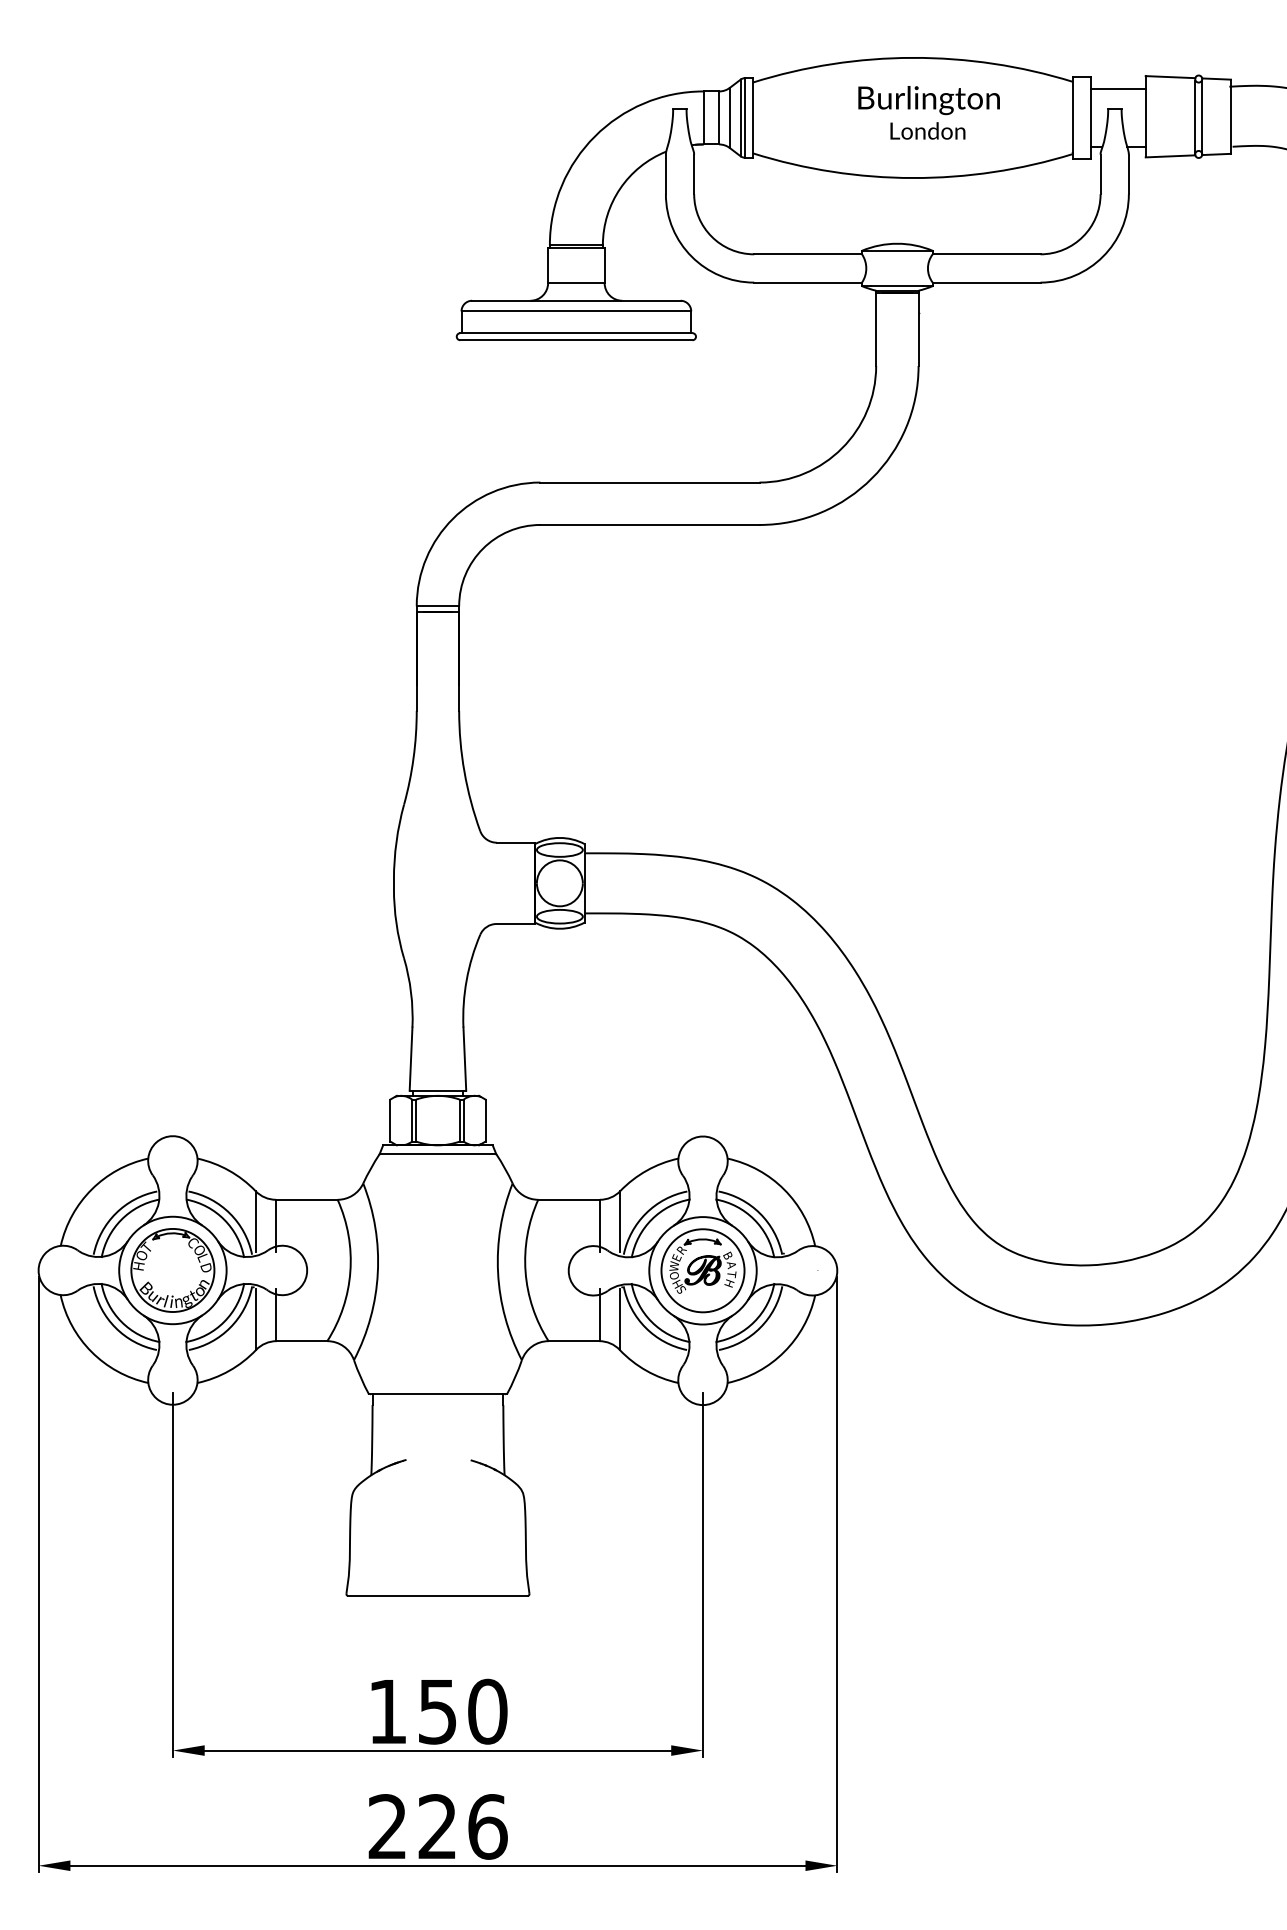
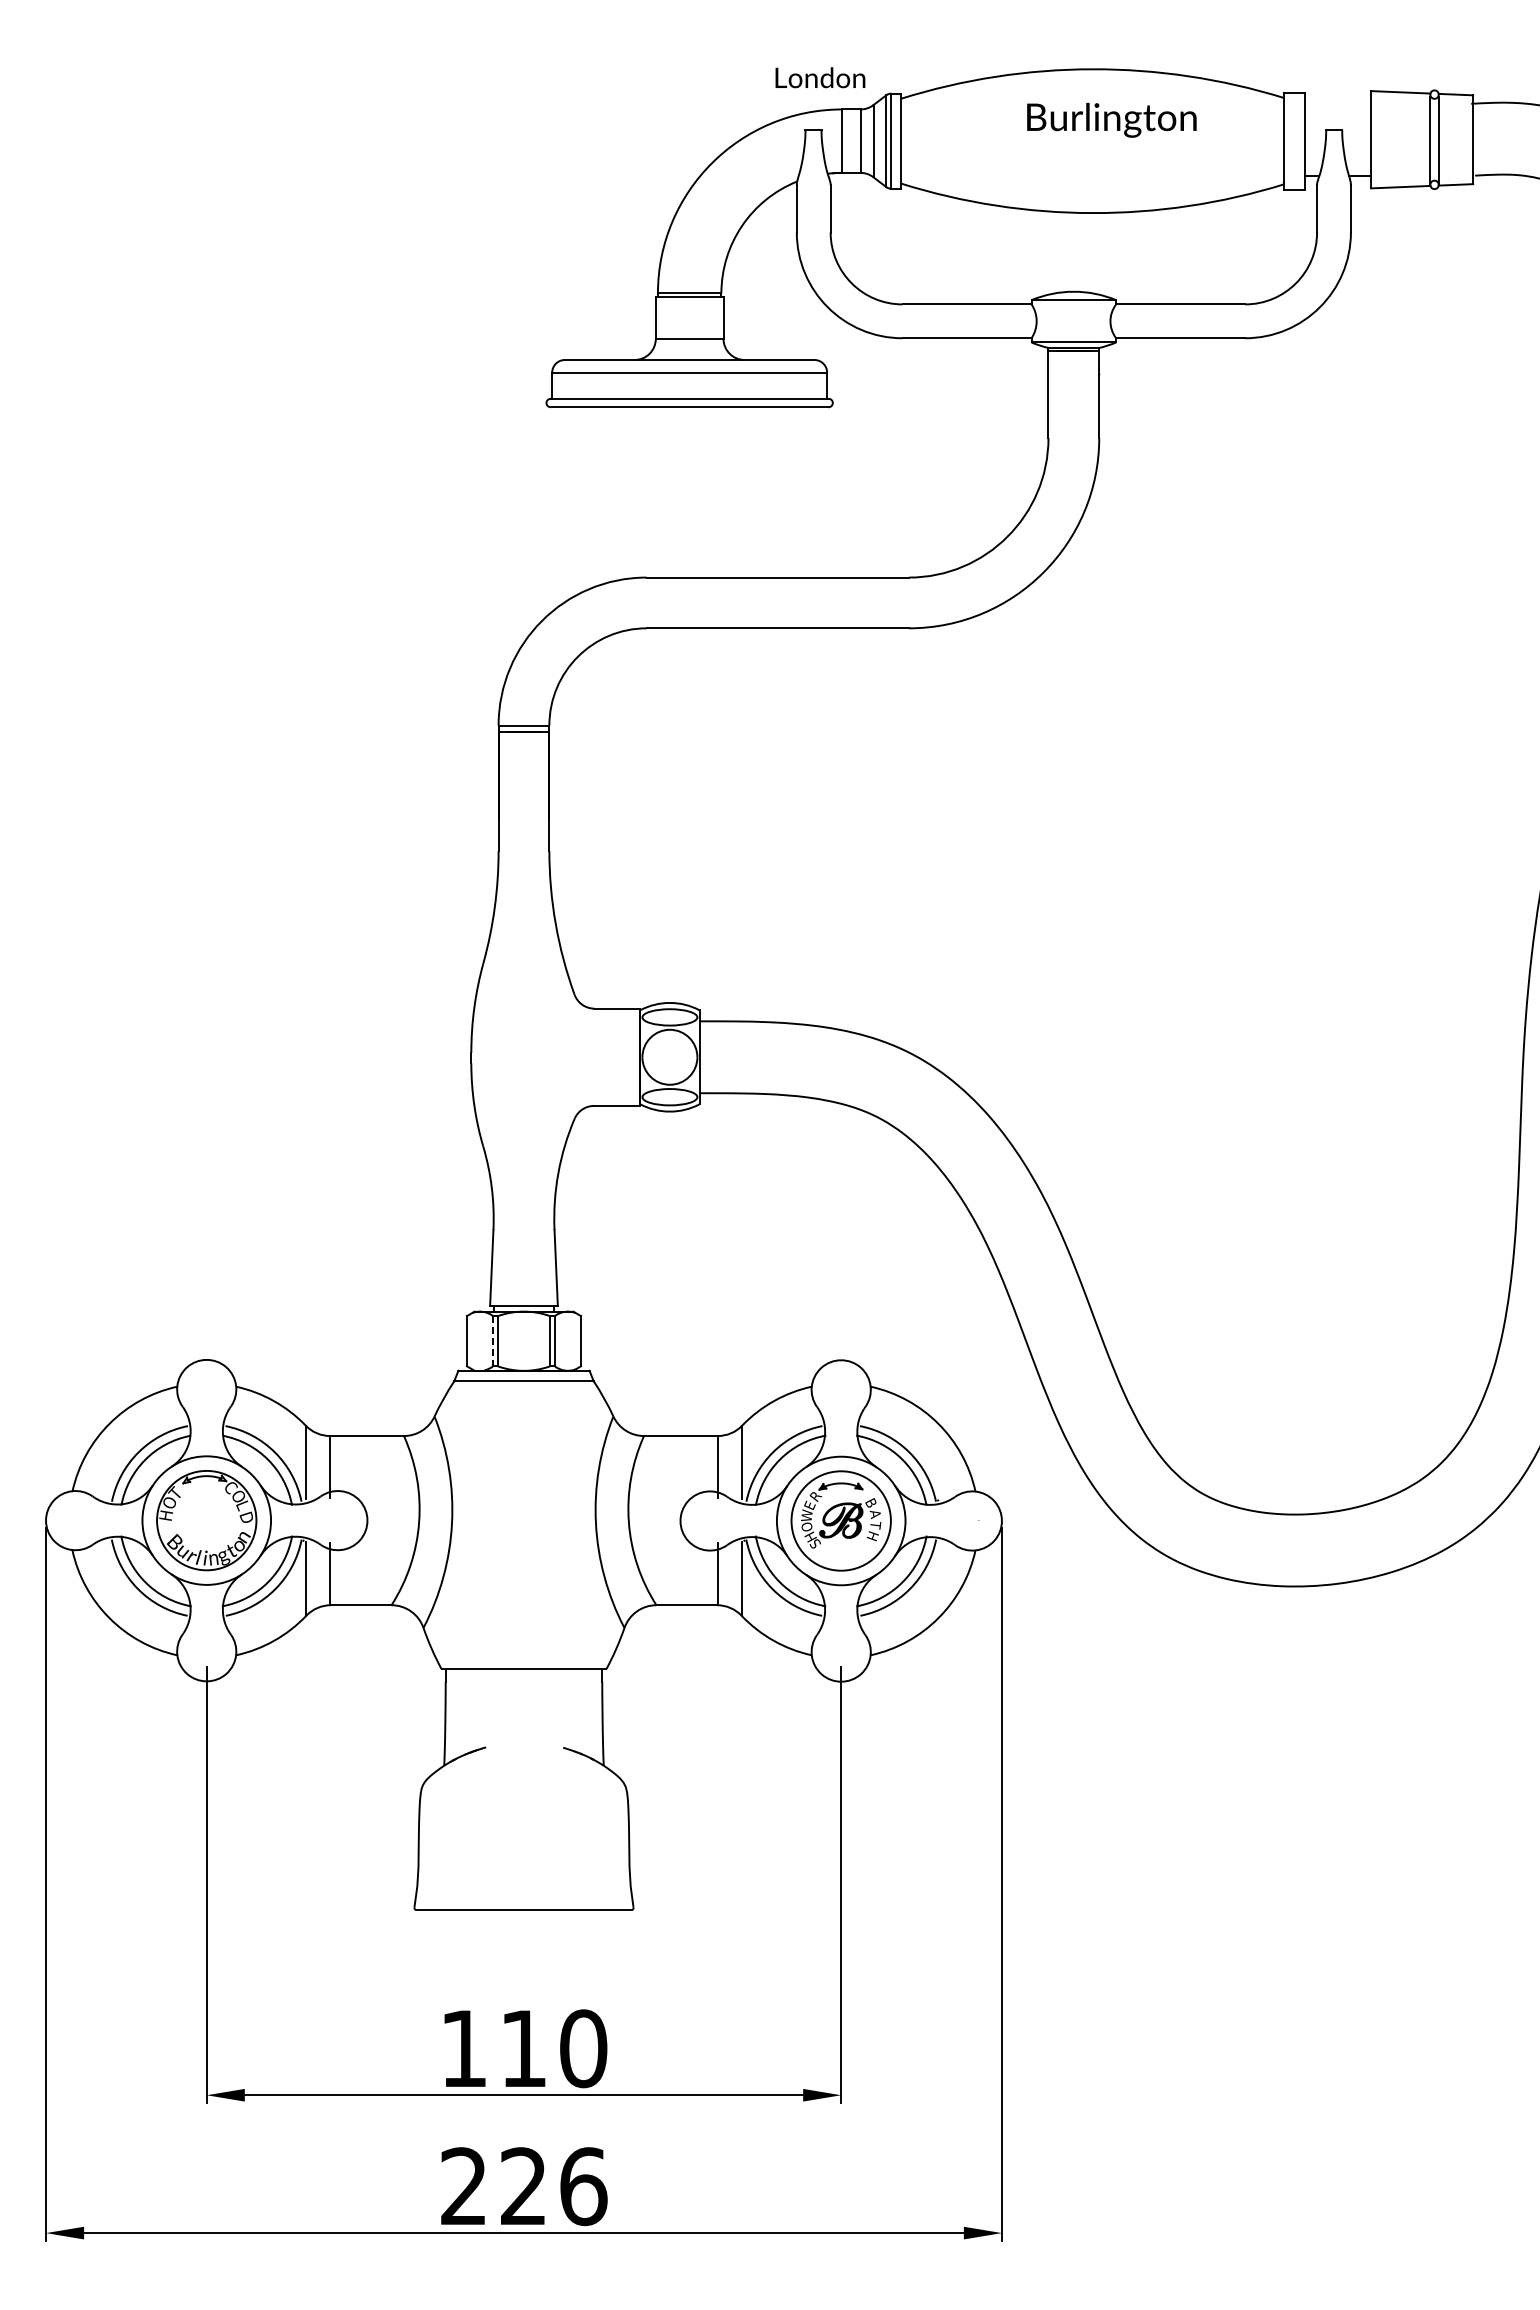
line: (1118, 88) -> (1338, 106), removed
text: (927, 130) -> (820, 77), moved
line: (412, 1120) -> (493, 1341), solid -> dashed
text: (437, 1712) -> (523, 2049), 150 -> 110

